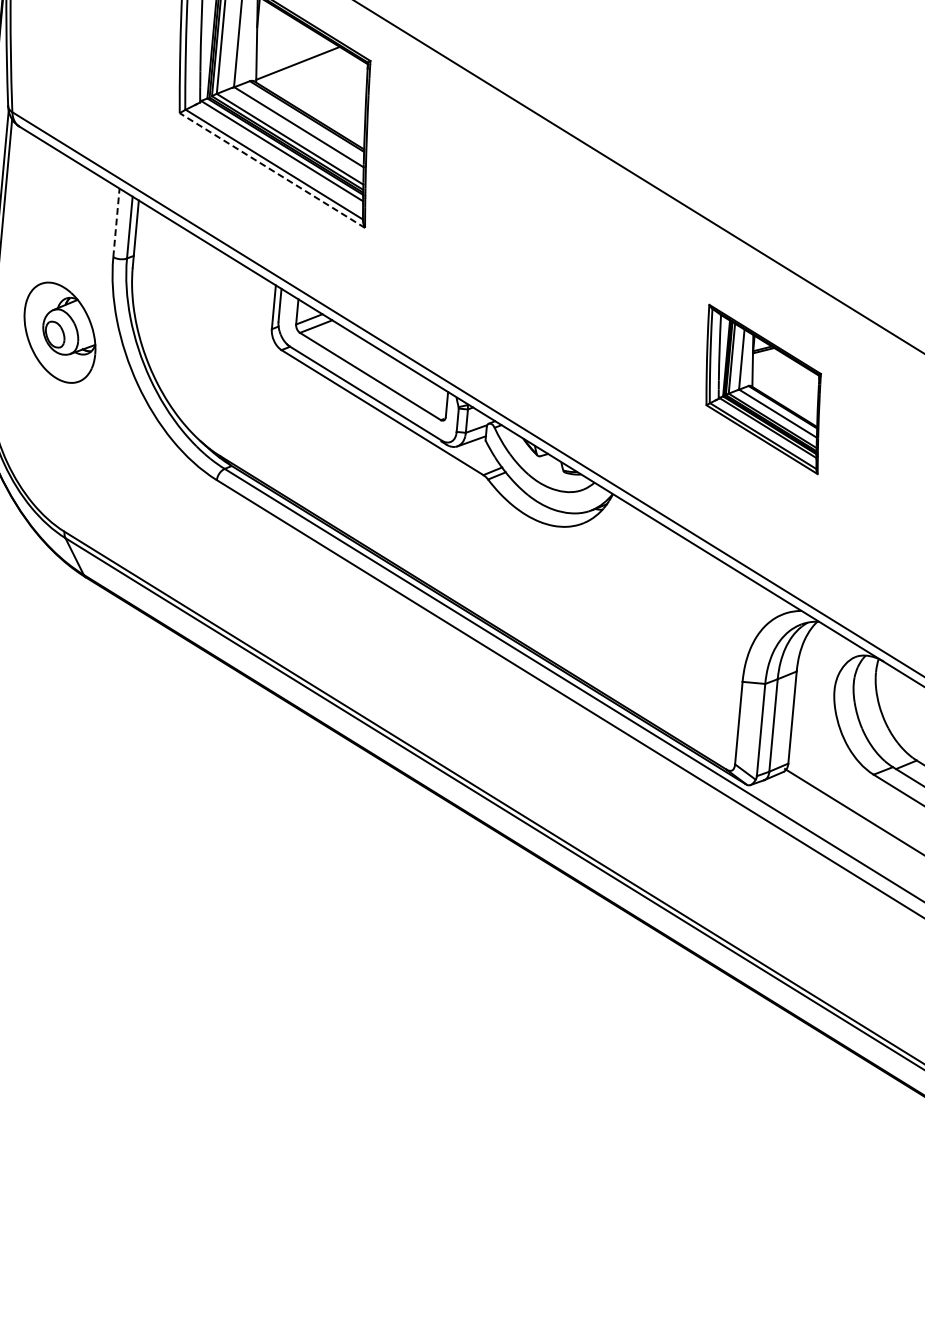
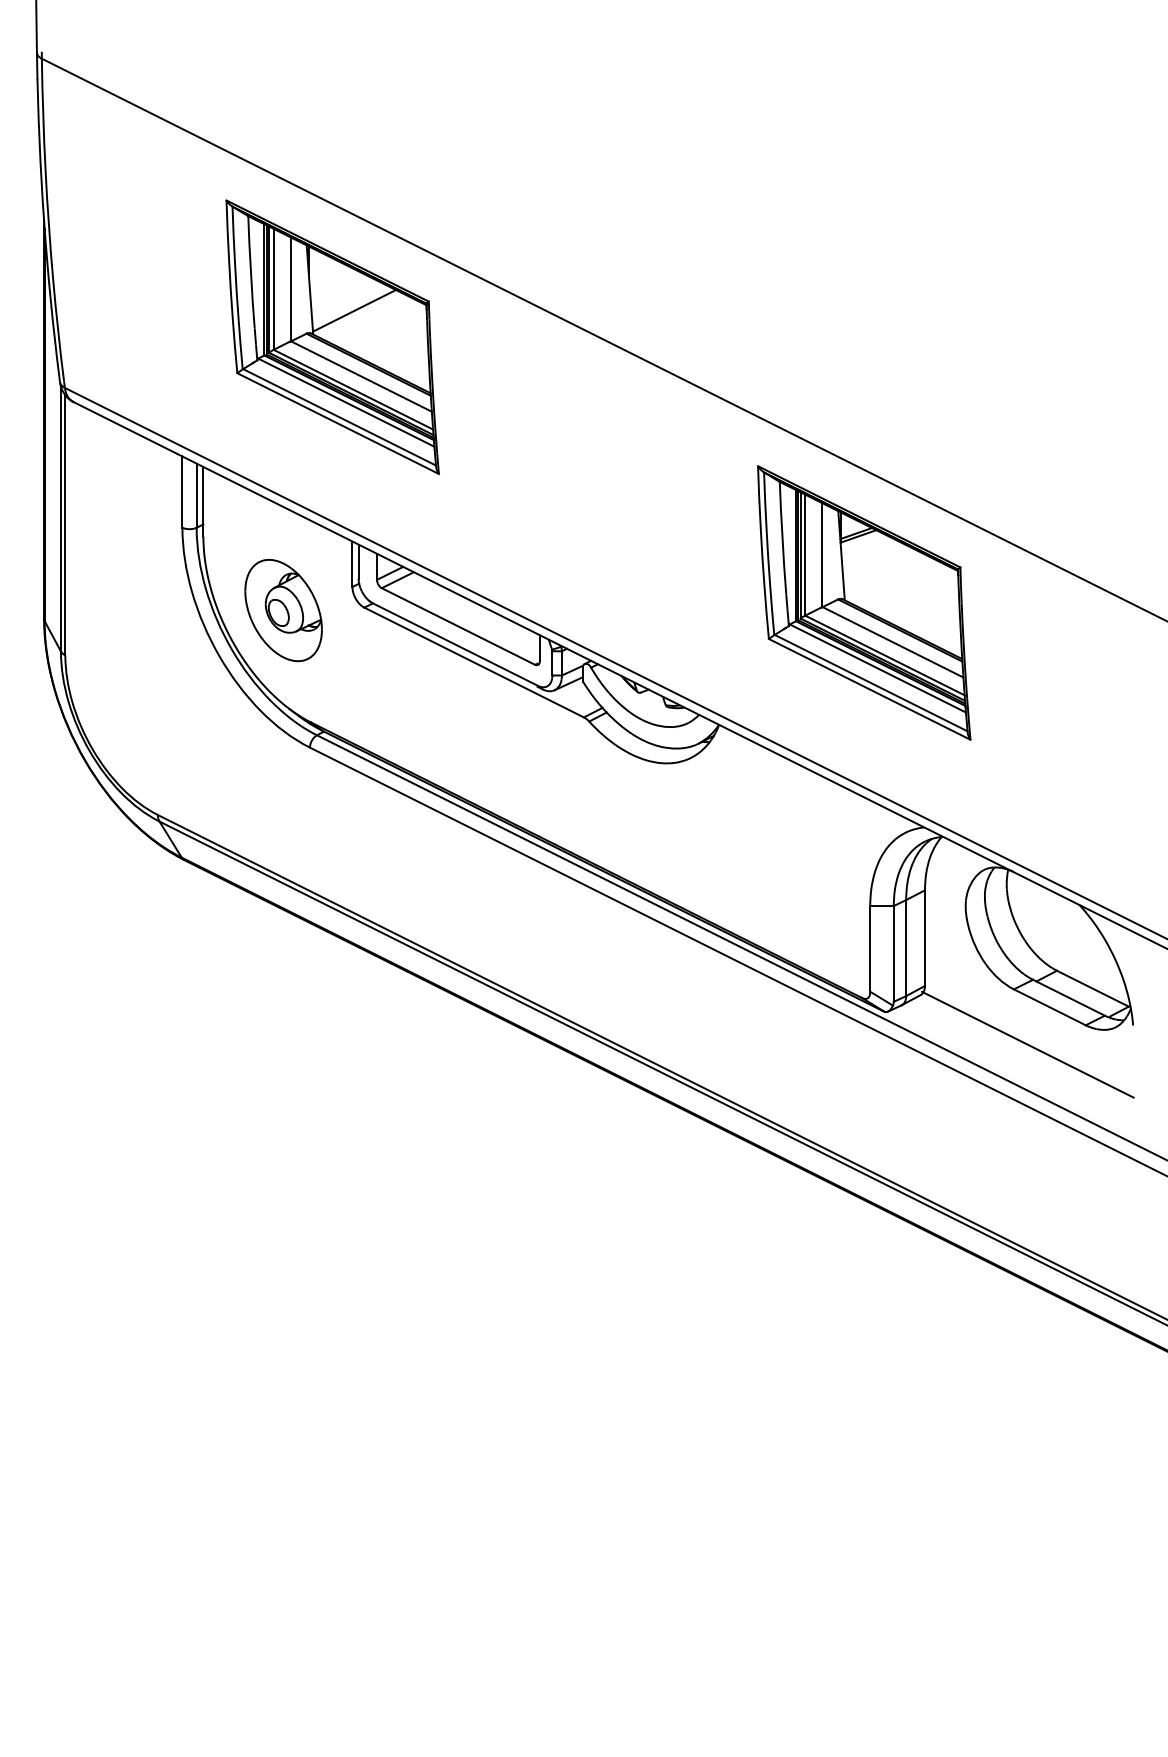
line: (272, 170) -> (338, 423), dashed -> solid
line: (116, 223) -> (182, 492), dashed -> solid
part: (59, 332) -> (283, 610), moved
part: (763, 388) -> (864, 602), size x1.67

